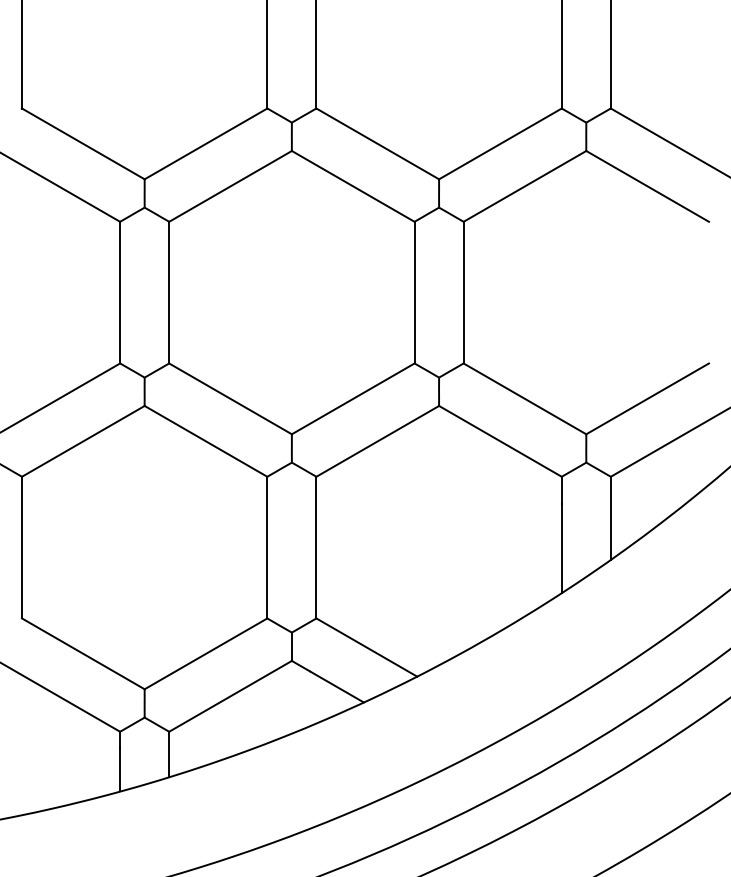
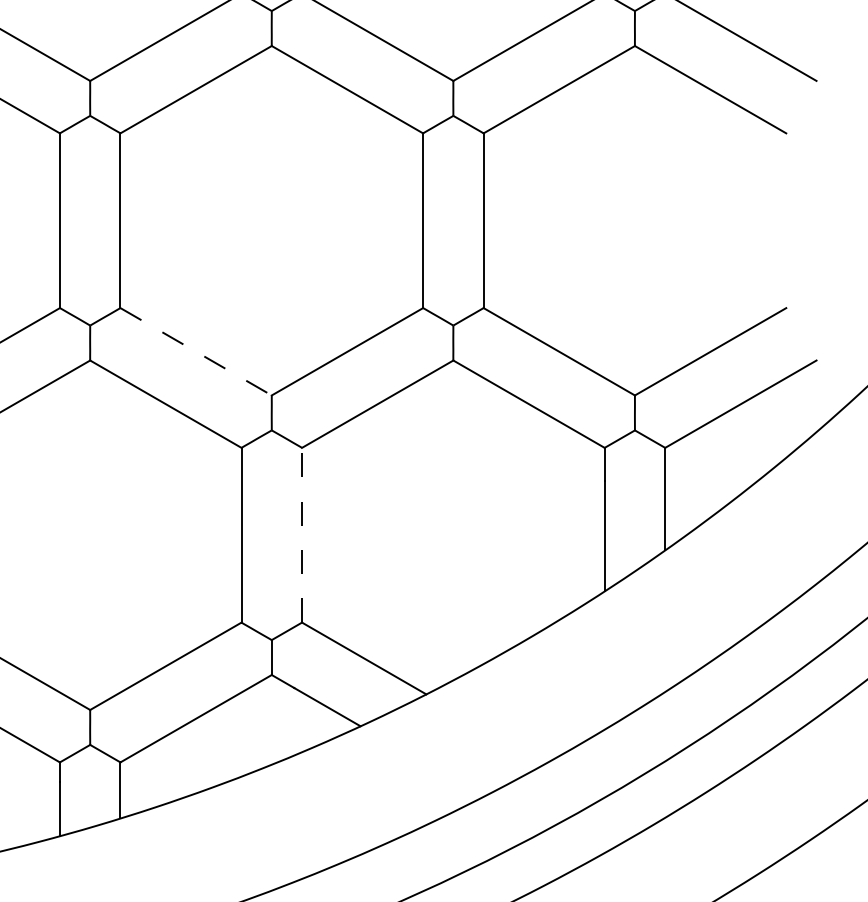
line: (230, 398) -> (196, 351), solid -> dashed
line: (316, 547) -> (302, 535), solid -> dashed

